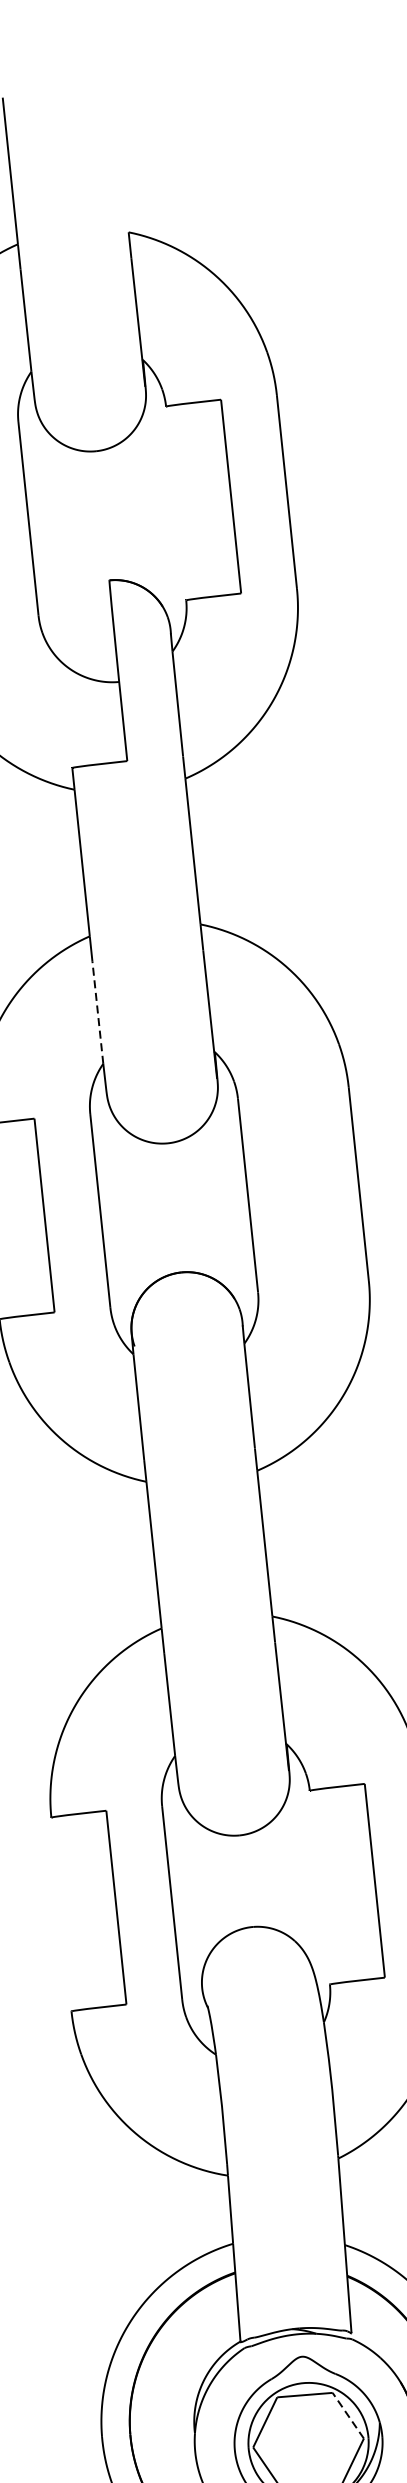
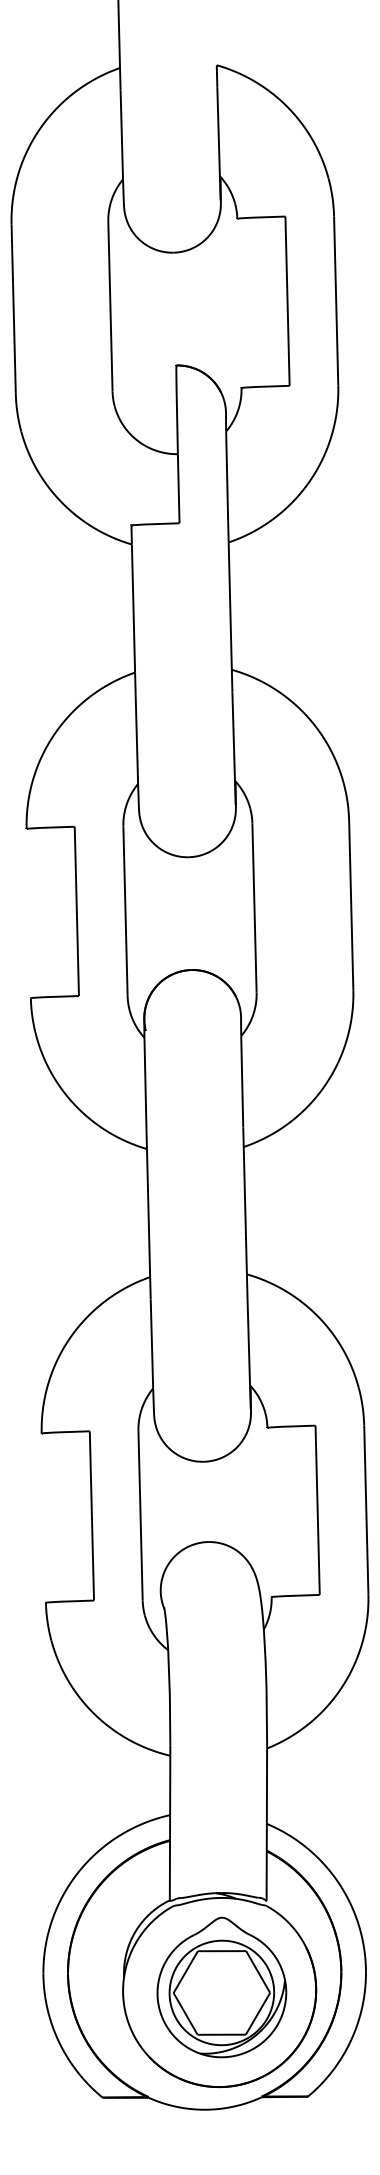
line: (97, 1012) -> (136, 739), dashed -> solid
line: (347, 2415) -> (257, 1971), dashed -> solid

